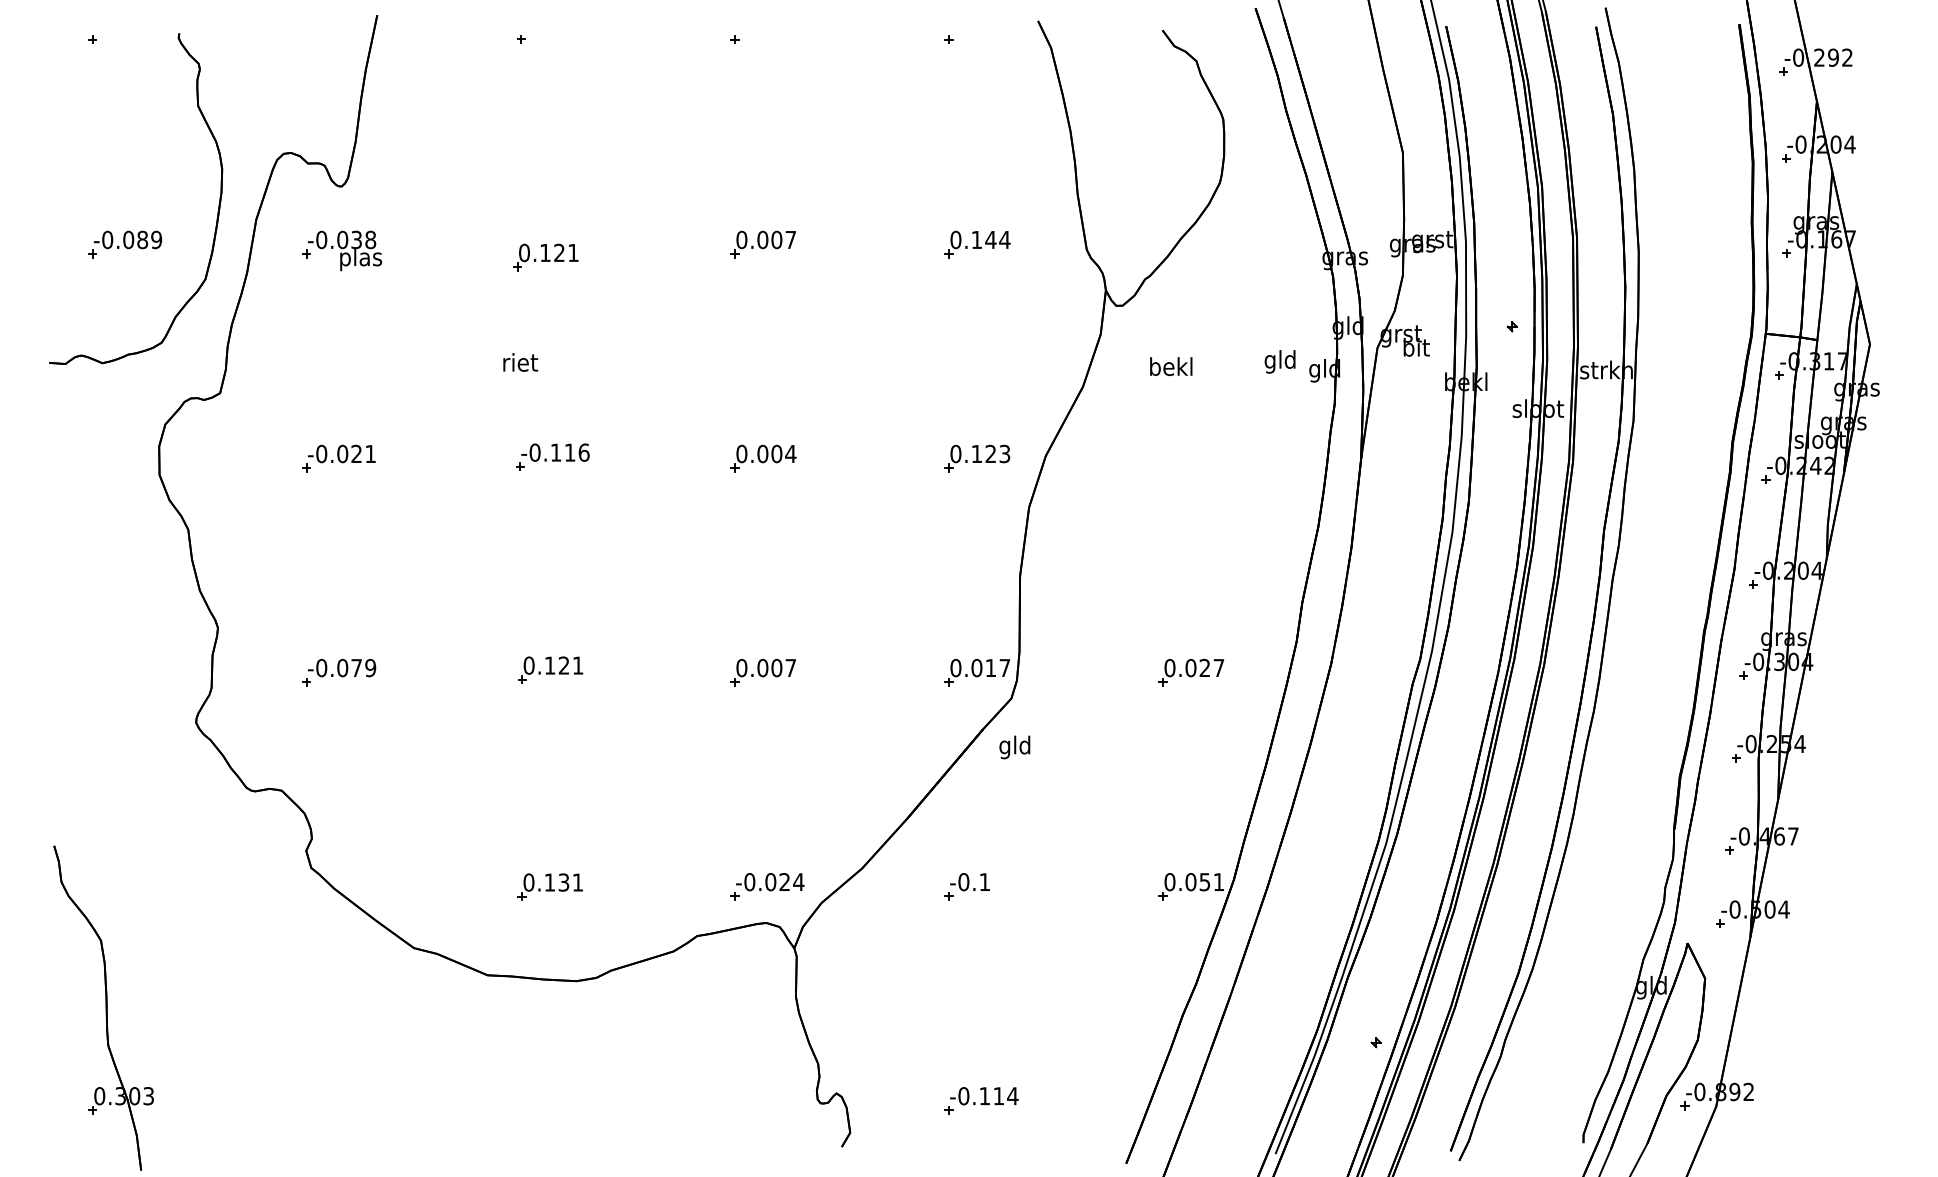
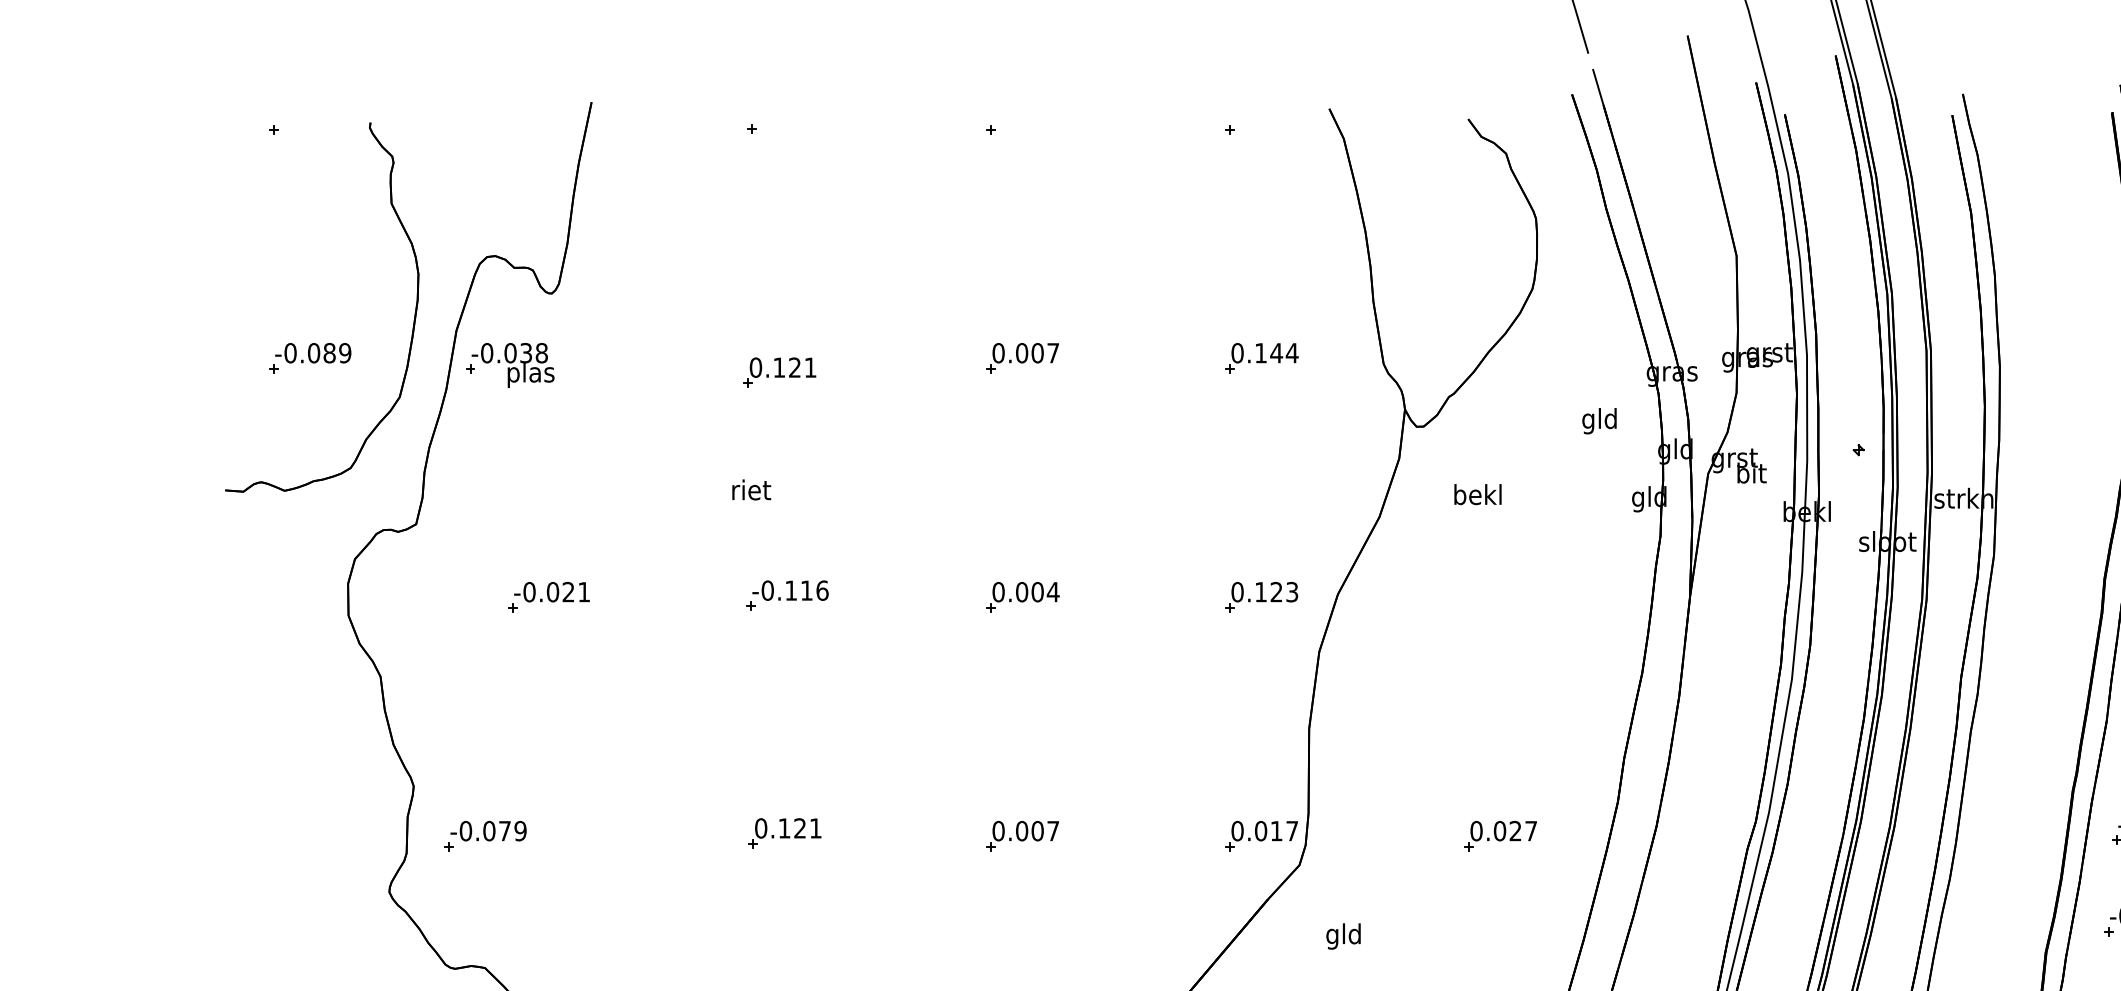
part: (342, 250) -> (510, 364), moved
text: (1279, 361) -> (1598, 420), moved
part: (339, 672) -> (485, 836), moved
text: (1014, 747) -> (1343, 936), moved

